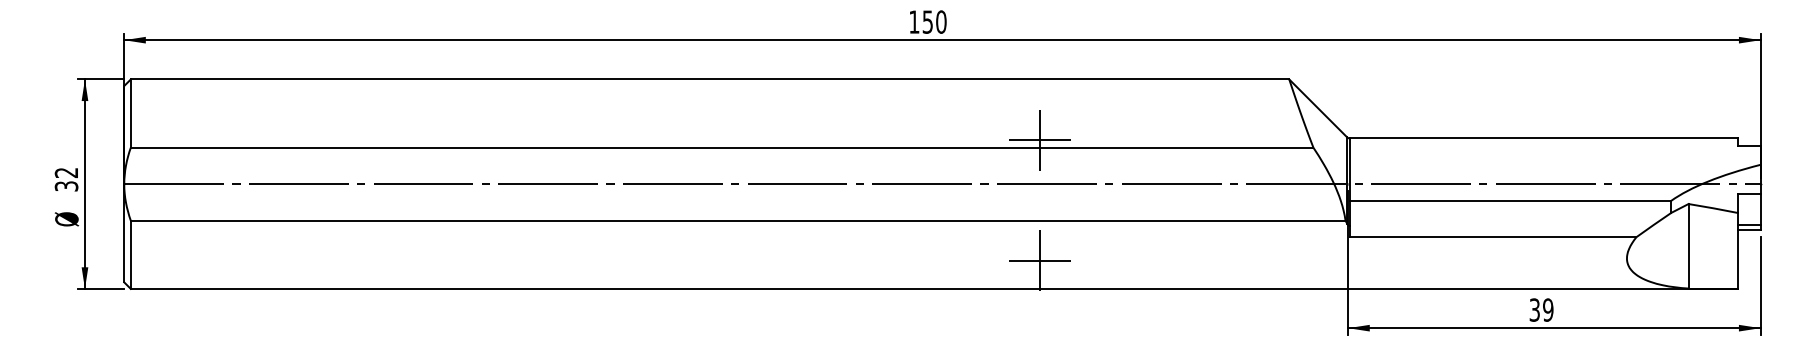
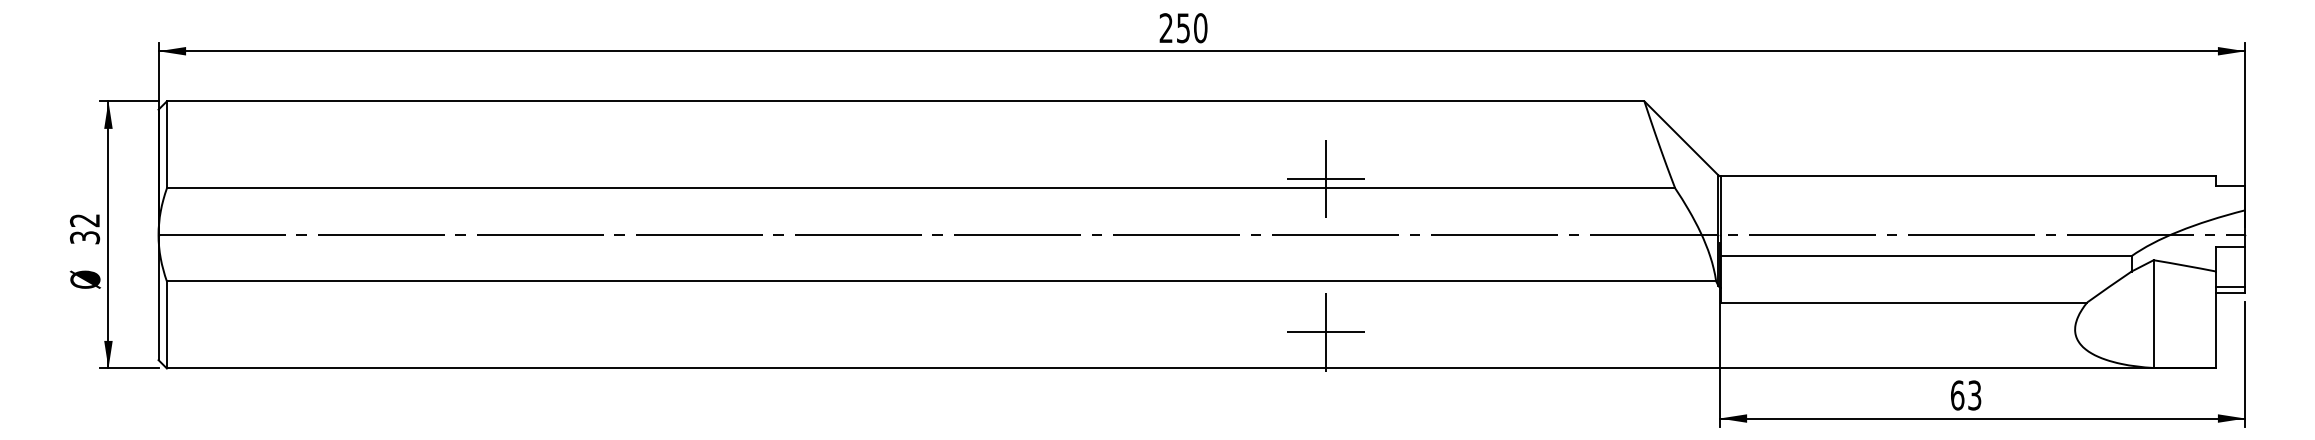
text: (914, 21) -> (1166, 27), 150 -> 250
text: (1541, 309) -> (1966, 394), 39 -> 63

